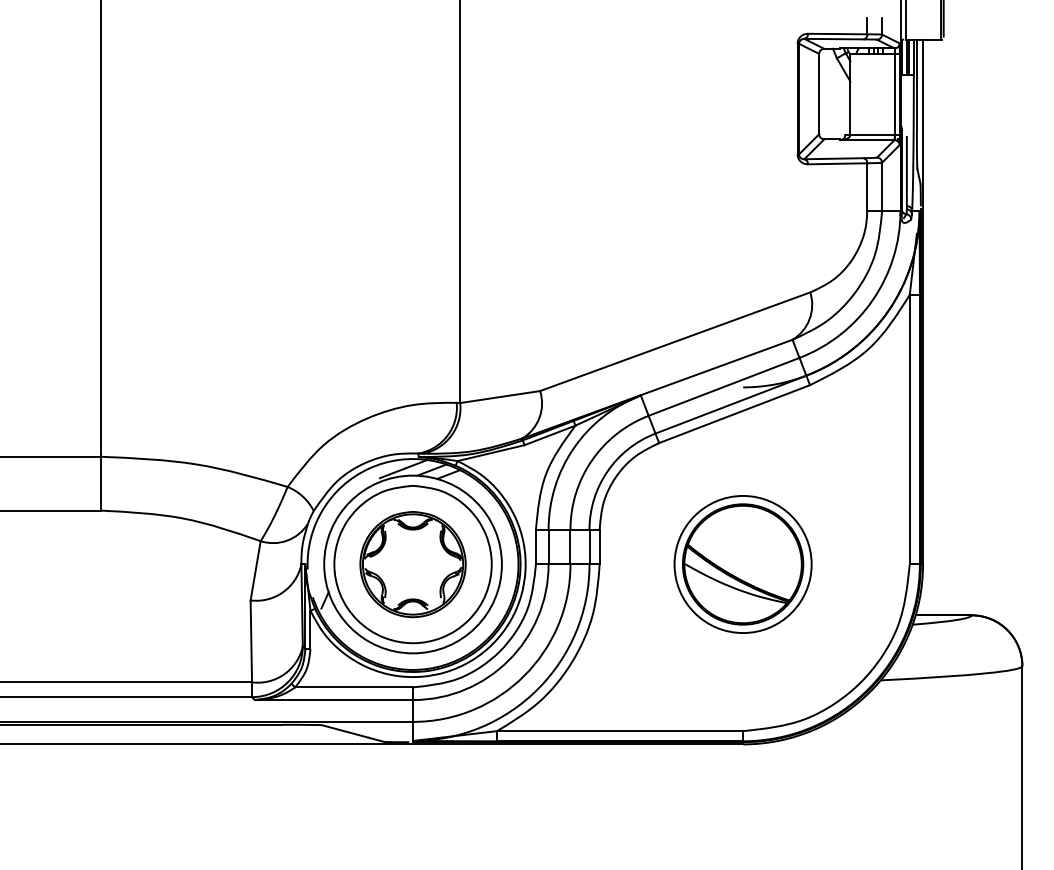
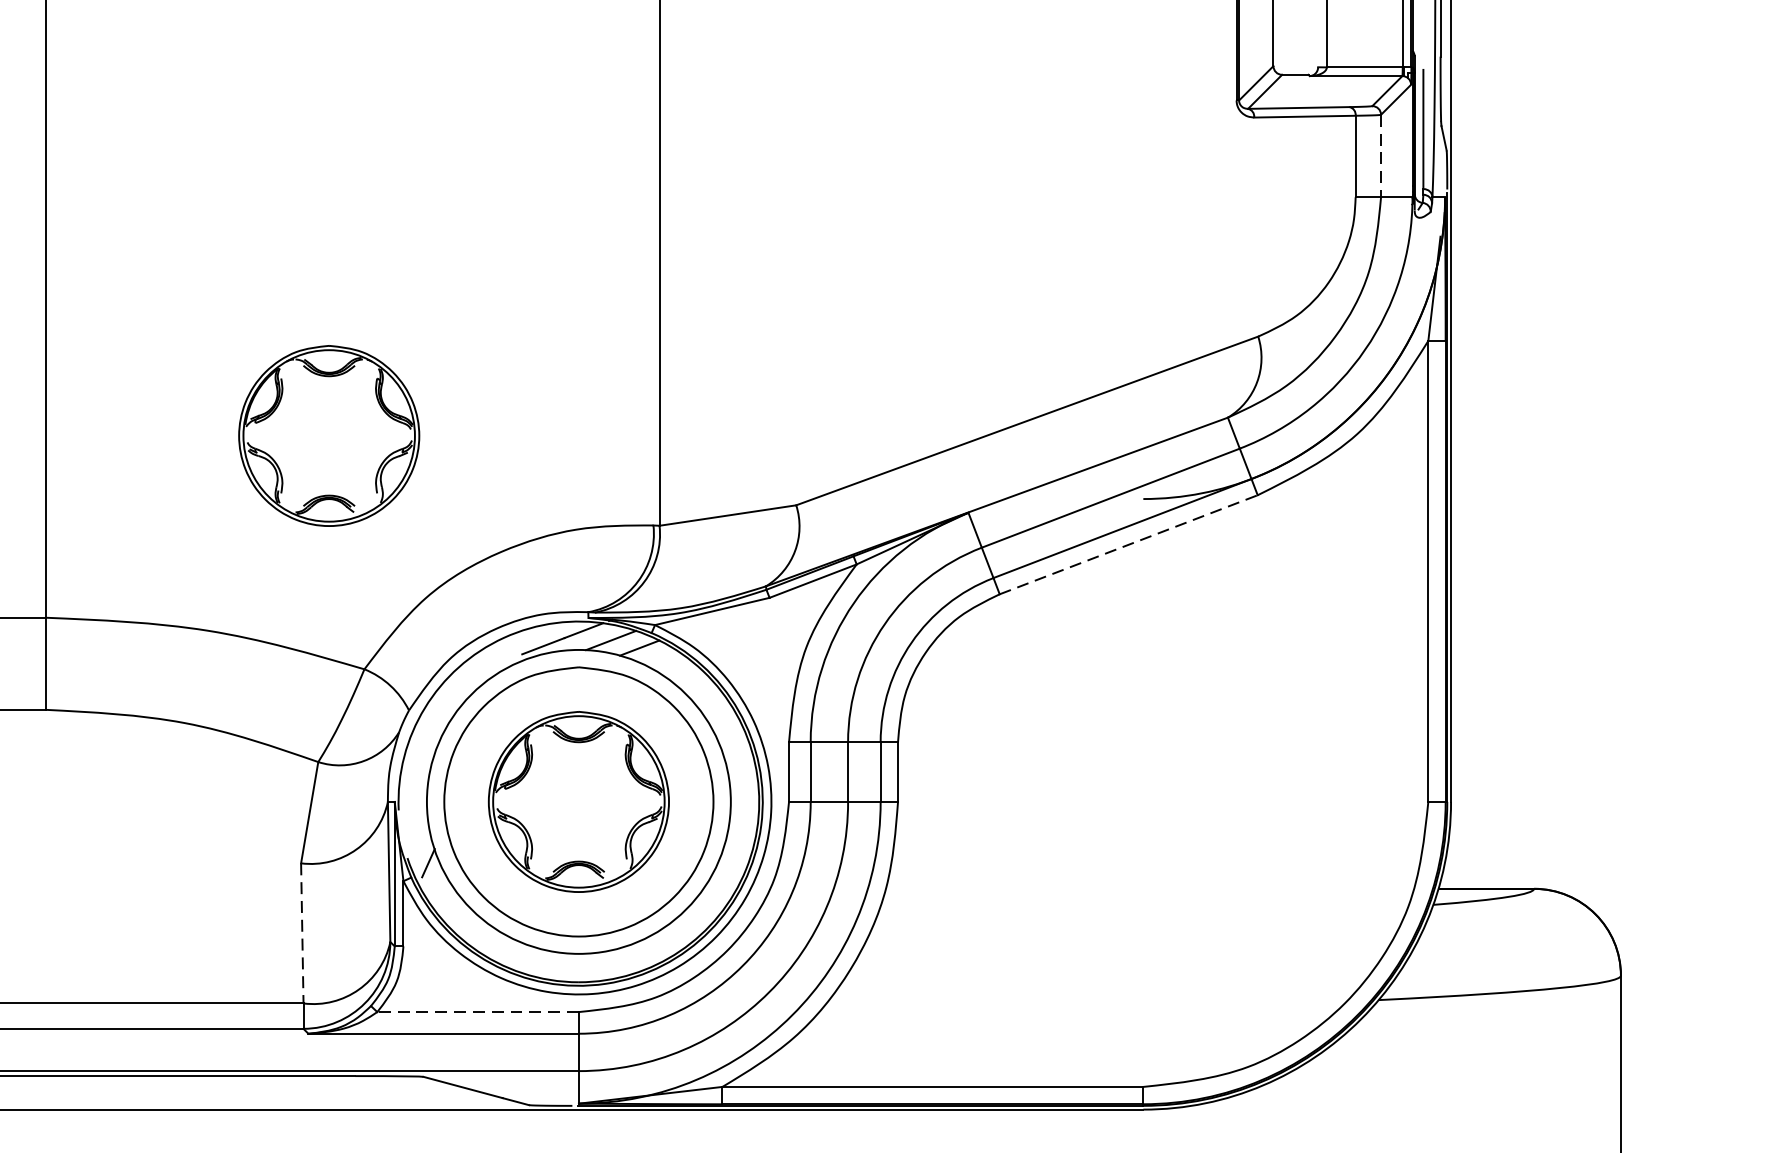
line: (882, 187) -> (1381, 157), solid -> dashed
part: (266, 350) -> (328, 435), added
line: (734, 414) -> (1128, 545), solid -> dashed
part: (742, 564) -> (1142, 801), removed
line: (251, 641) -> (302, 933), solid -> dashed
line: (354, 687) -> (478, 1012), solid -> dashed

